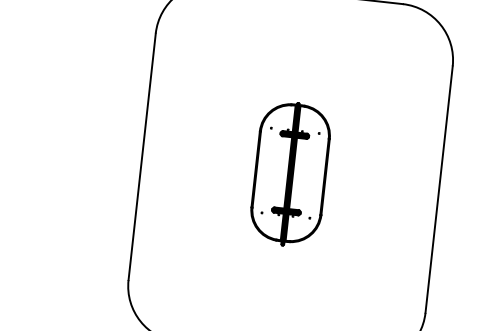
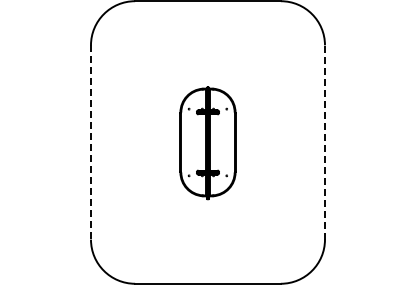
line: (141, 156) -> (90, 142), solid -> dashed
line: (438, 189) -> (324, 142), solid -> dashed

